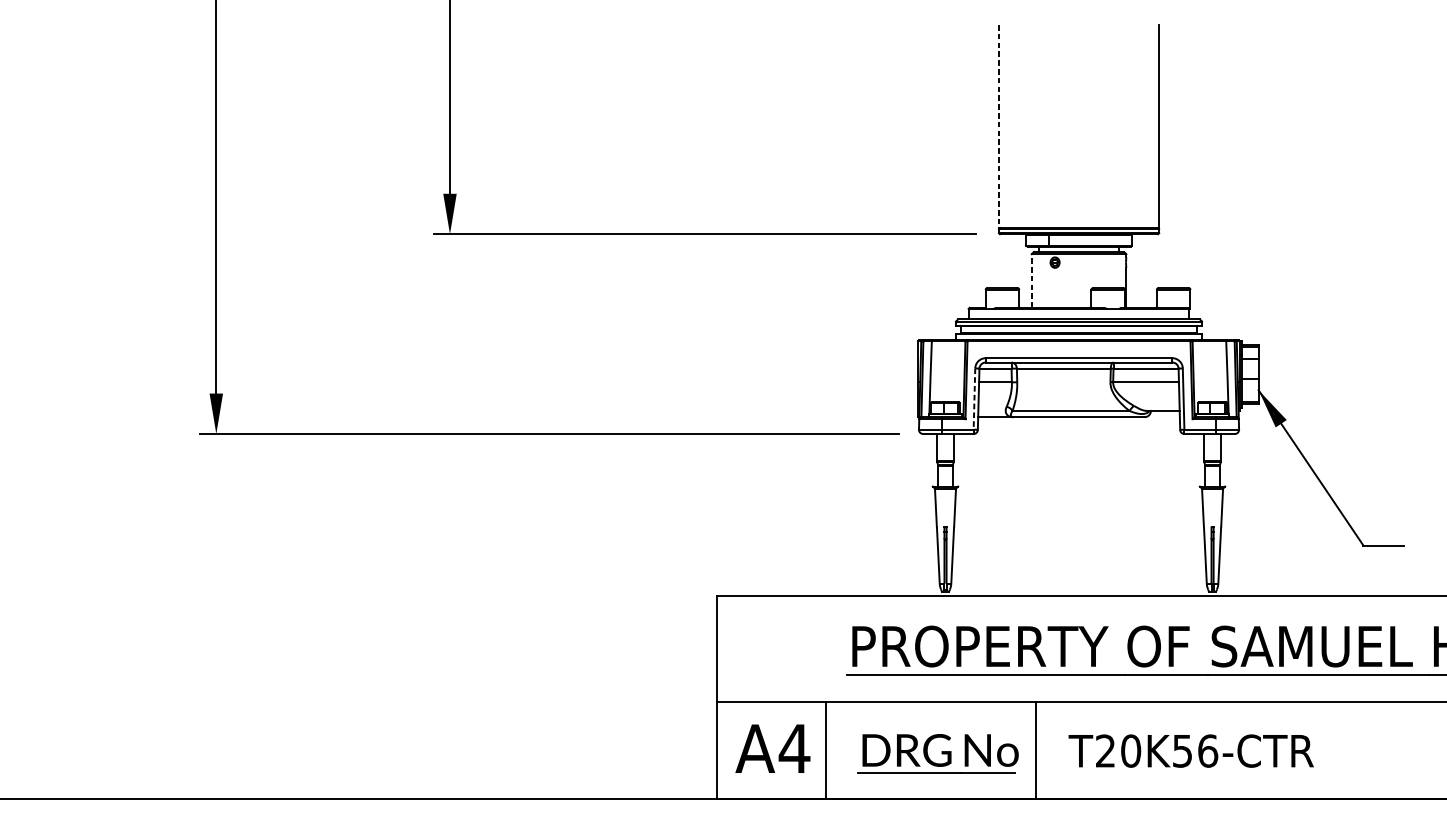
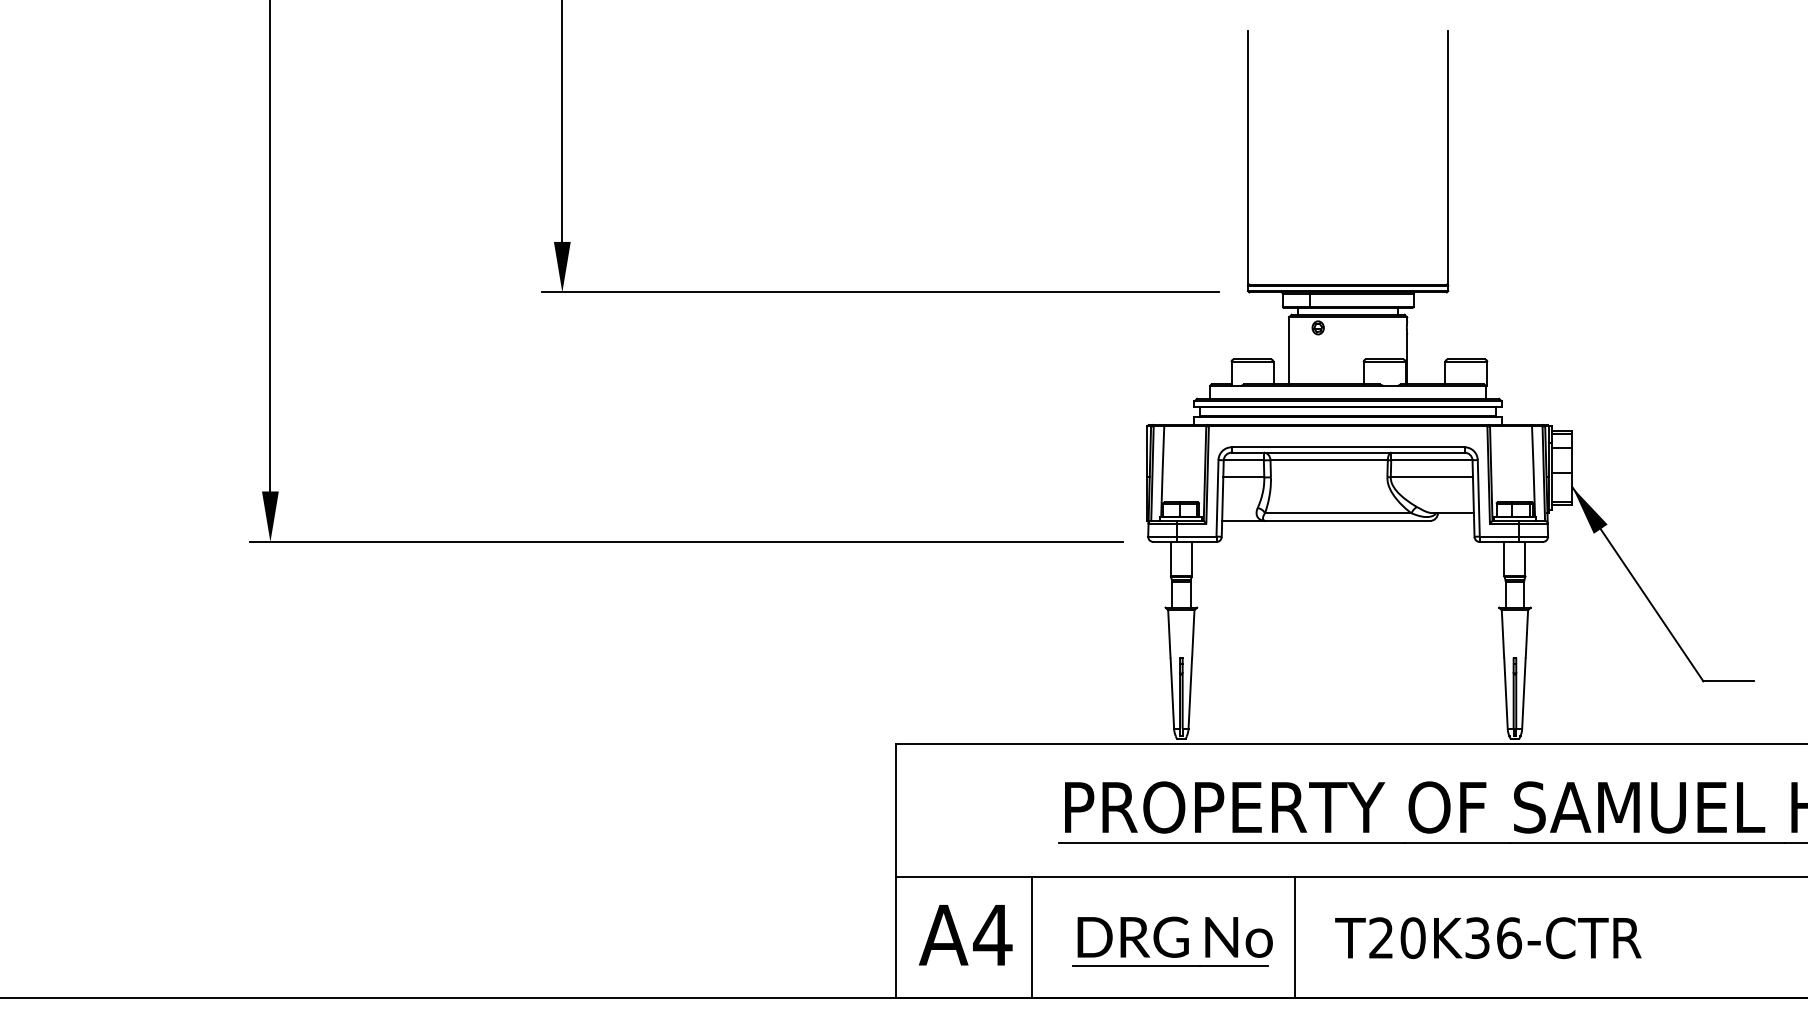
line: (999, 126) -> (1248, 157), dashed -> solid
line: (1032, 280) -> (1289, 350), dashed -> solid
line: (974, 399) -> (1217, 498), dashed -> solid
text: (1182, 750) -> (1477, 937), T20K56-CTR -> T20K36-CTR

